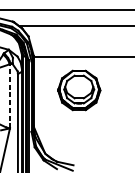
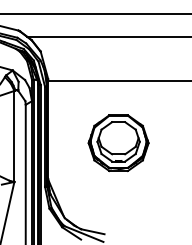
part: (79, 90) -> (118, 143), moved
line: (10, 96) -> (14, 136), dashed -> solid

